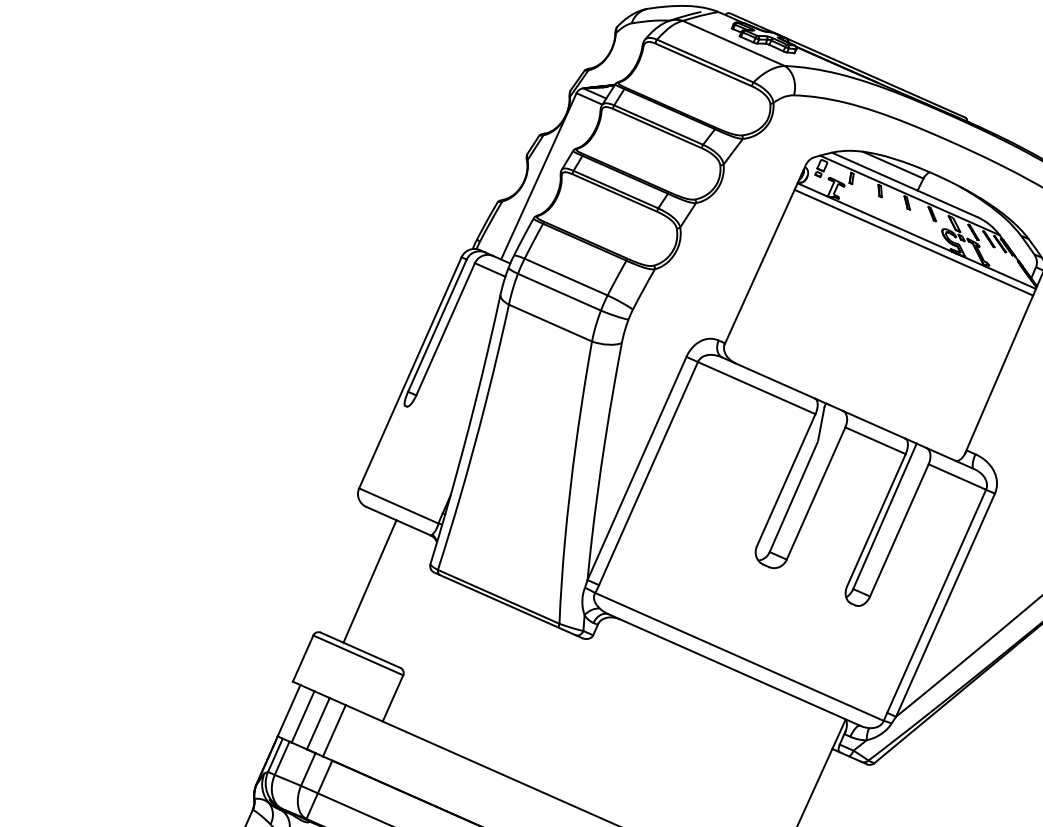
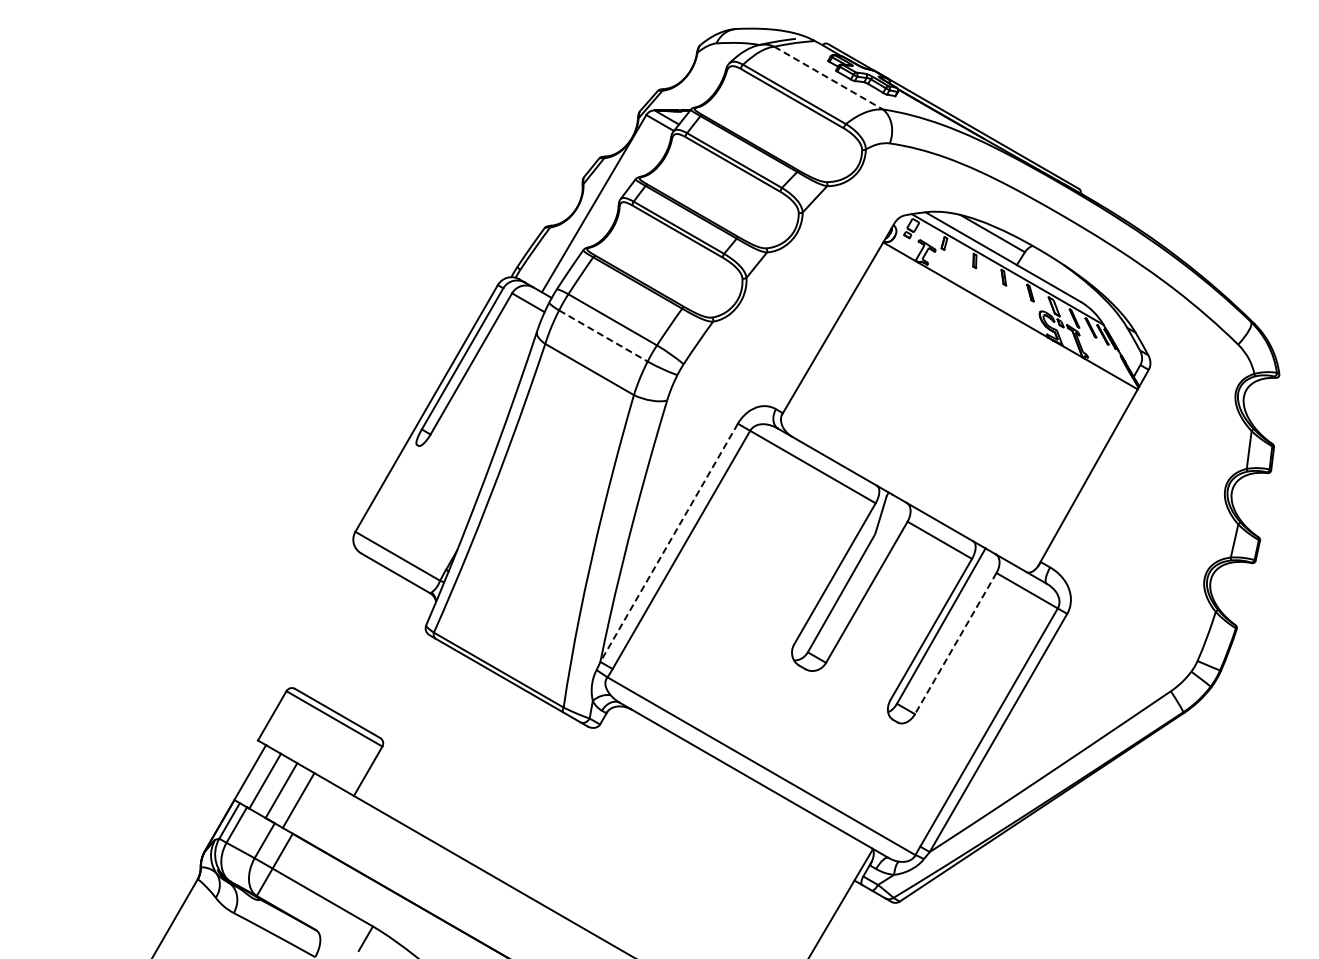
line: (733, 43) -> (828, 78), solid -> dashed
line: (913, 242) -> (1006, 322), removed
line: (559, 292) -> (603, 336), solid -> dashed
line: (637, 468) -> (669, 542), solid -> dashed
line: (899, 531) -> (955, 644), solid -> dashed
line: (370, 581) -> (356, 637), removed

